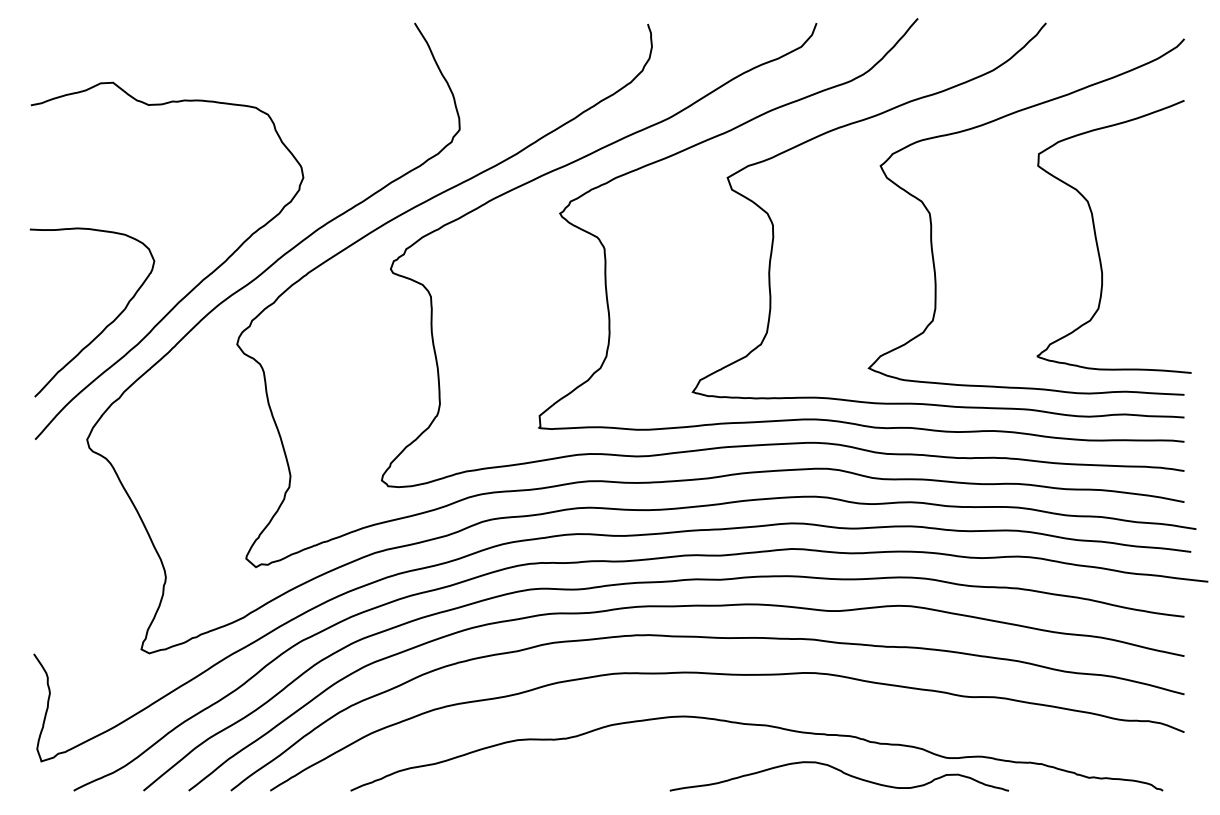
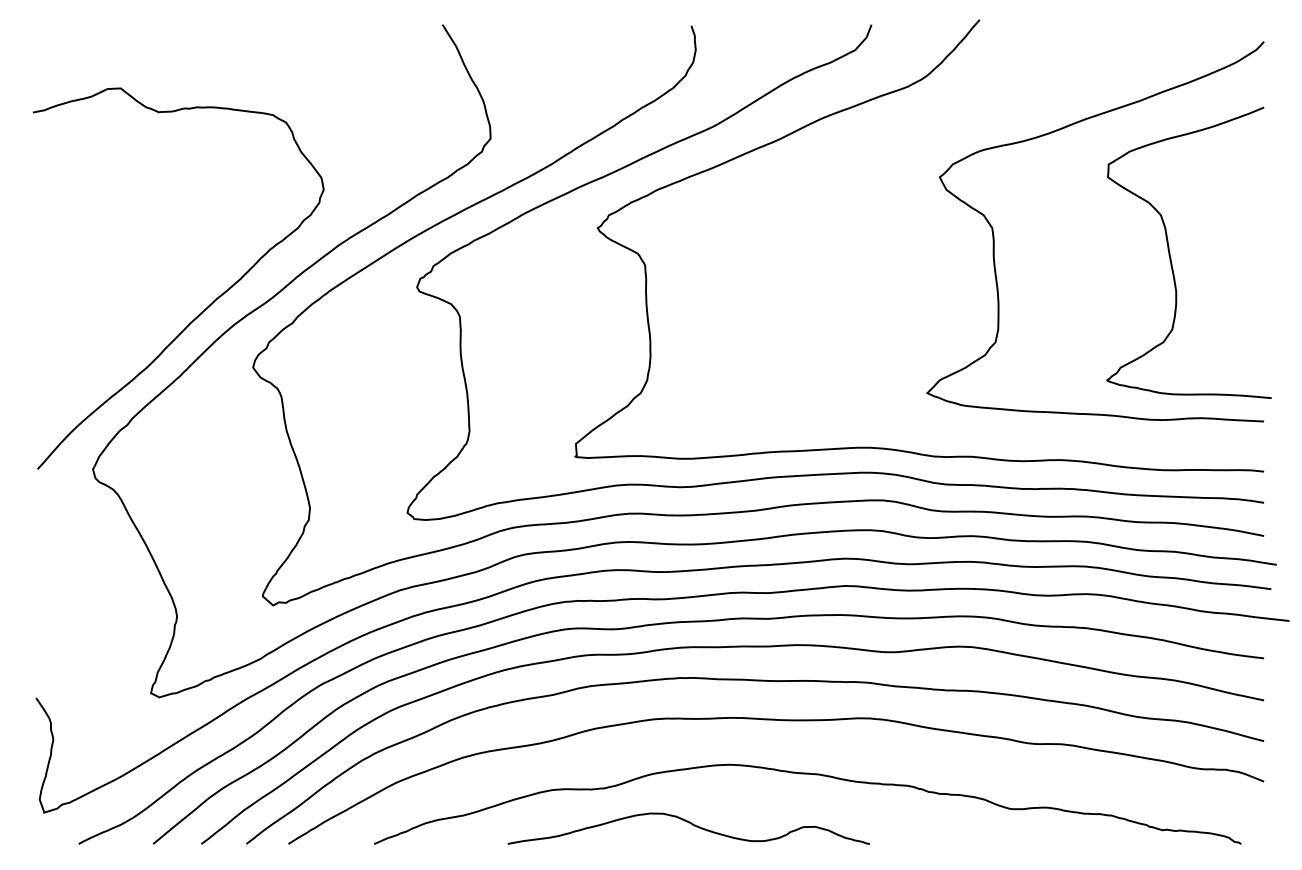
curve: (890, 110) -> (950, 118), removed
curve: (106, 325) -> (113, 347), removed
curve: (841, 772) -> (691, 824), moved

